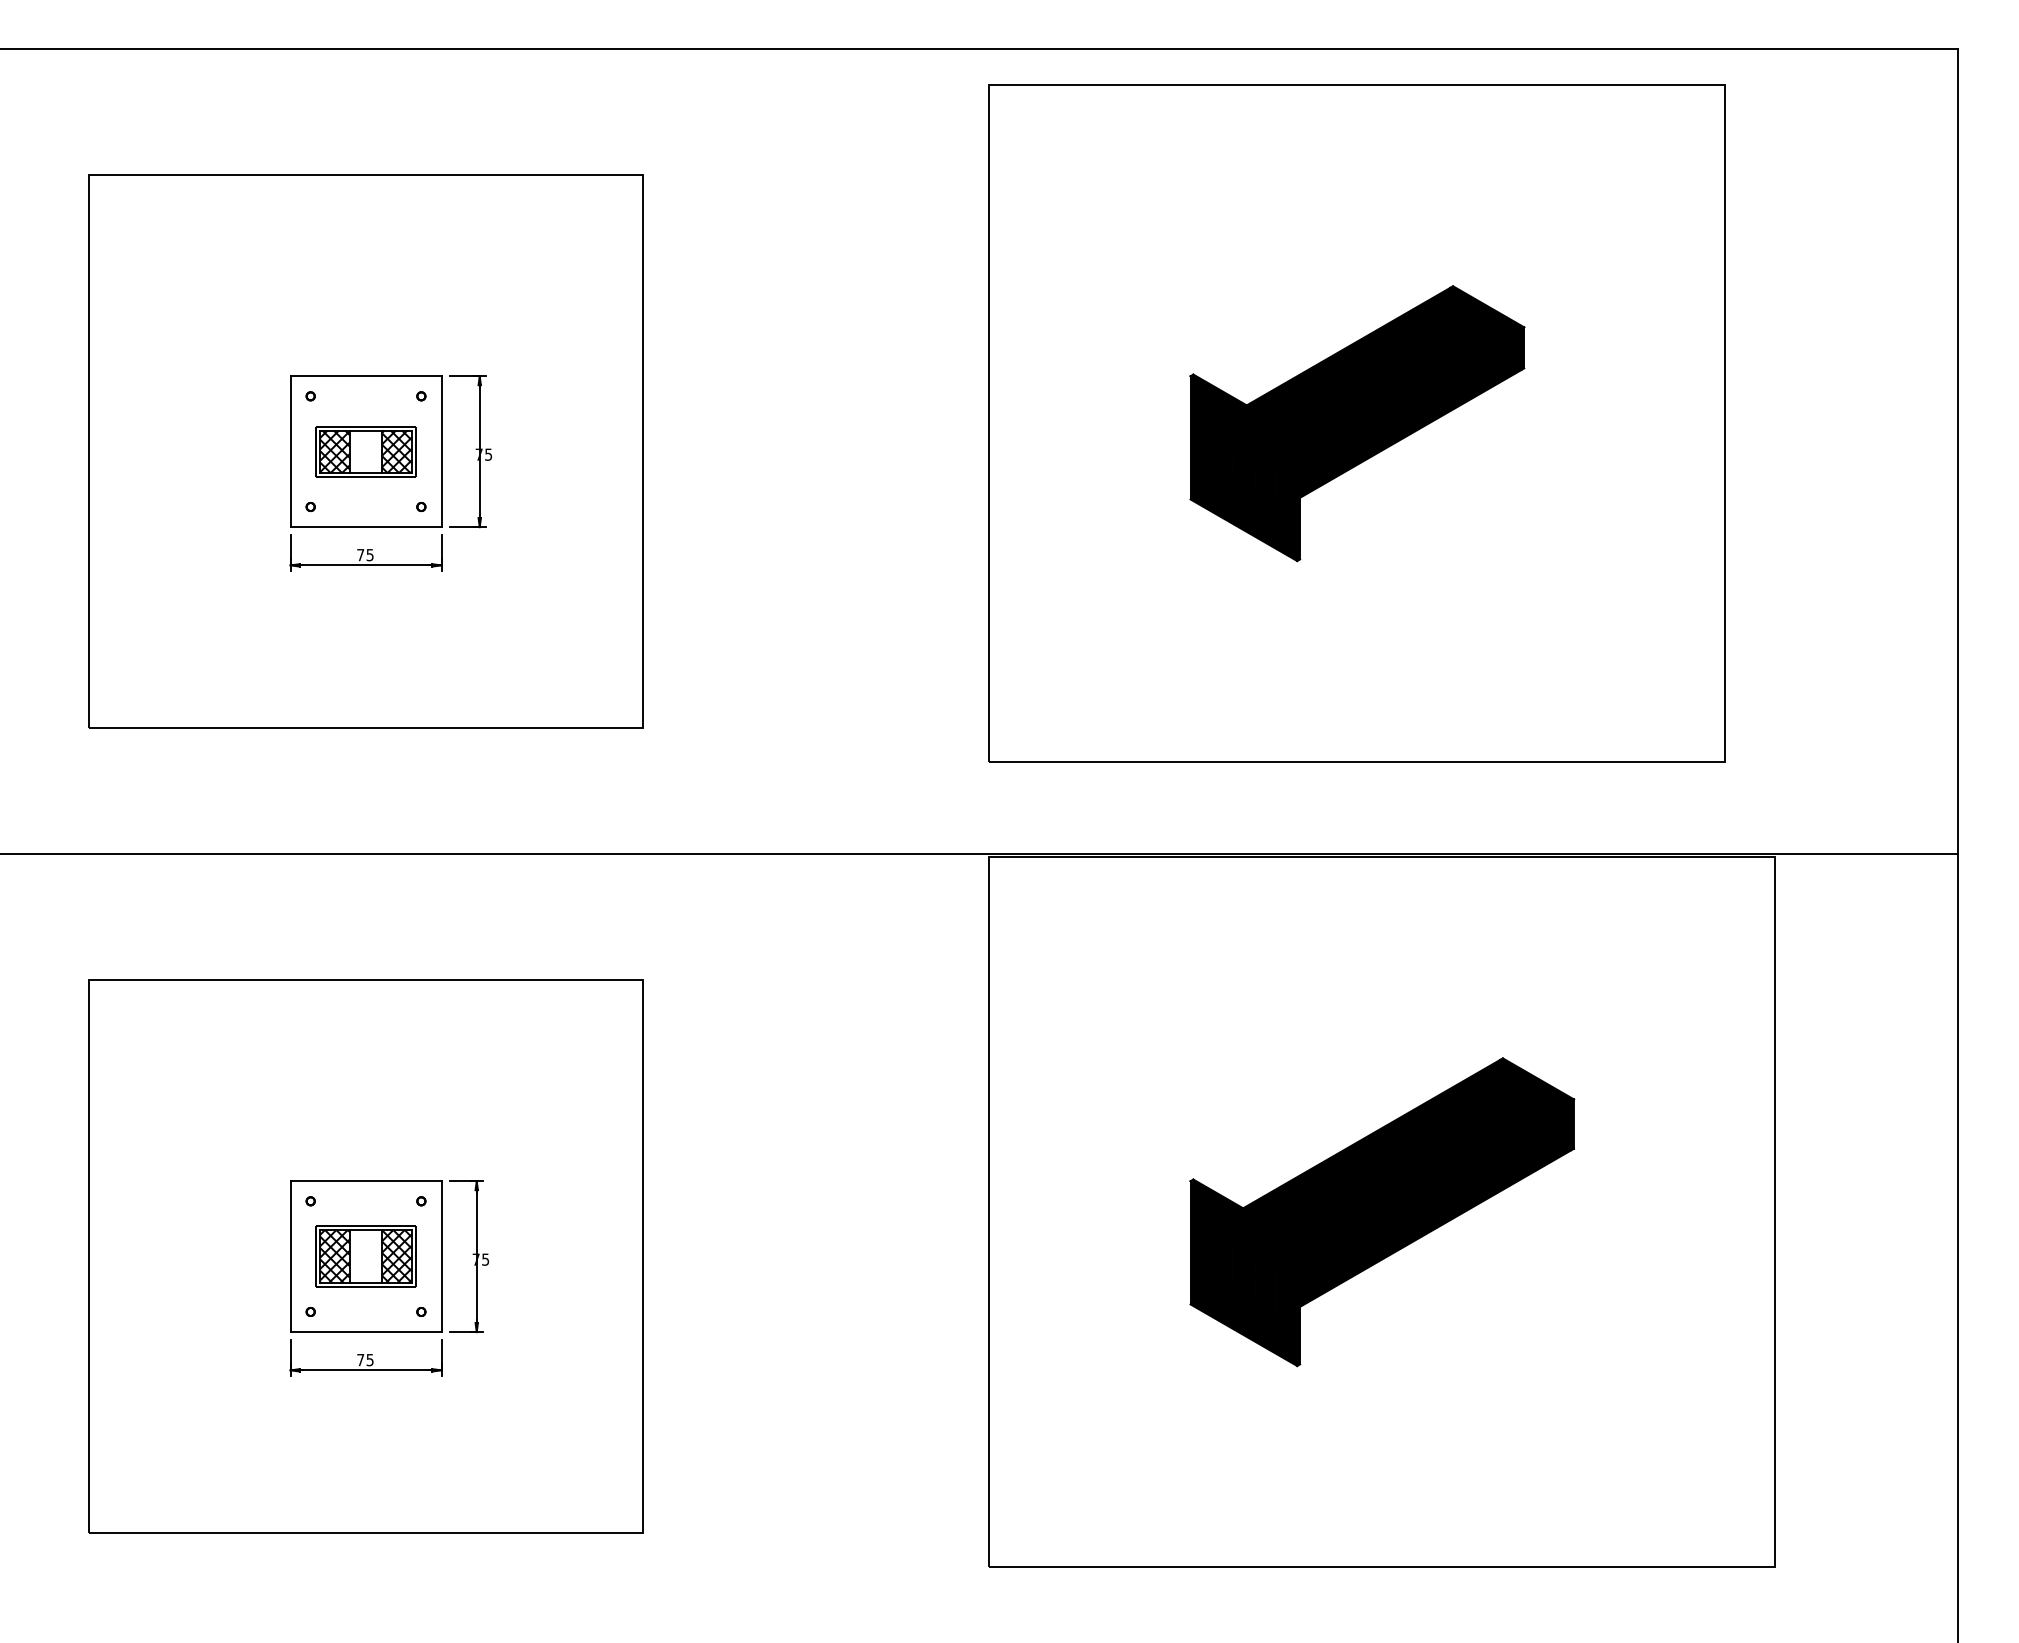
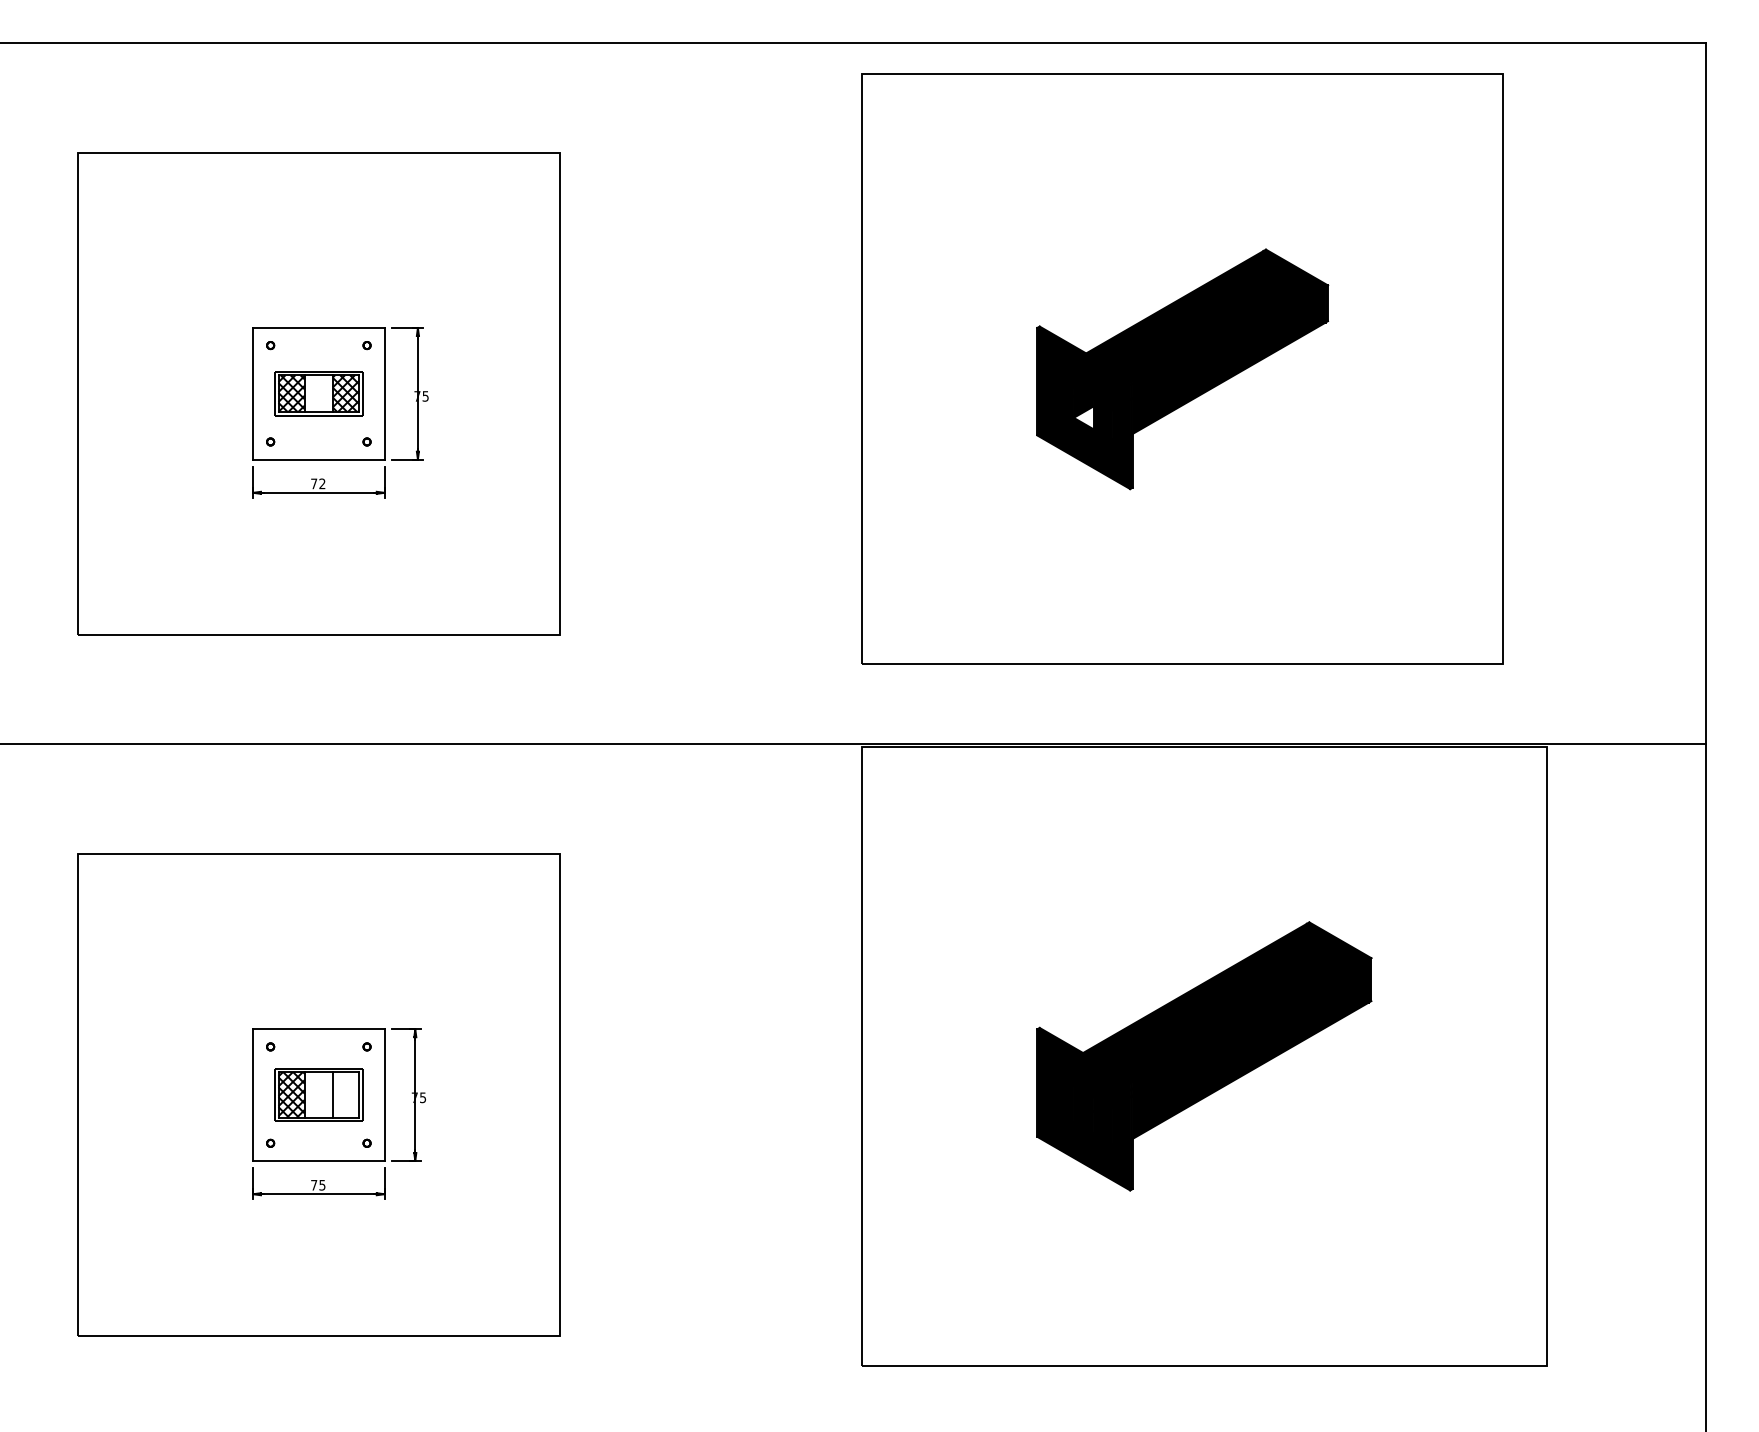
fill: (1243, 478) -> (1083, 417), removed
text: (370, 554) -> (322, 483), 75 -> 72
hatch: (396, 1255) -> (345, 1094), removed

